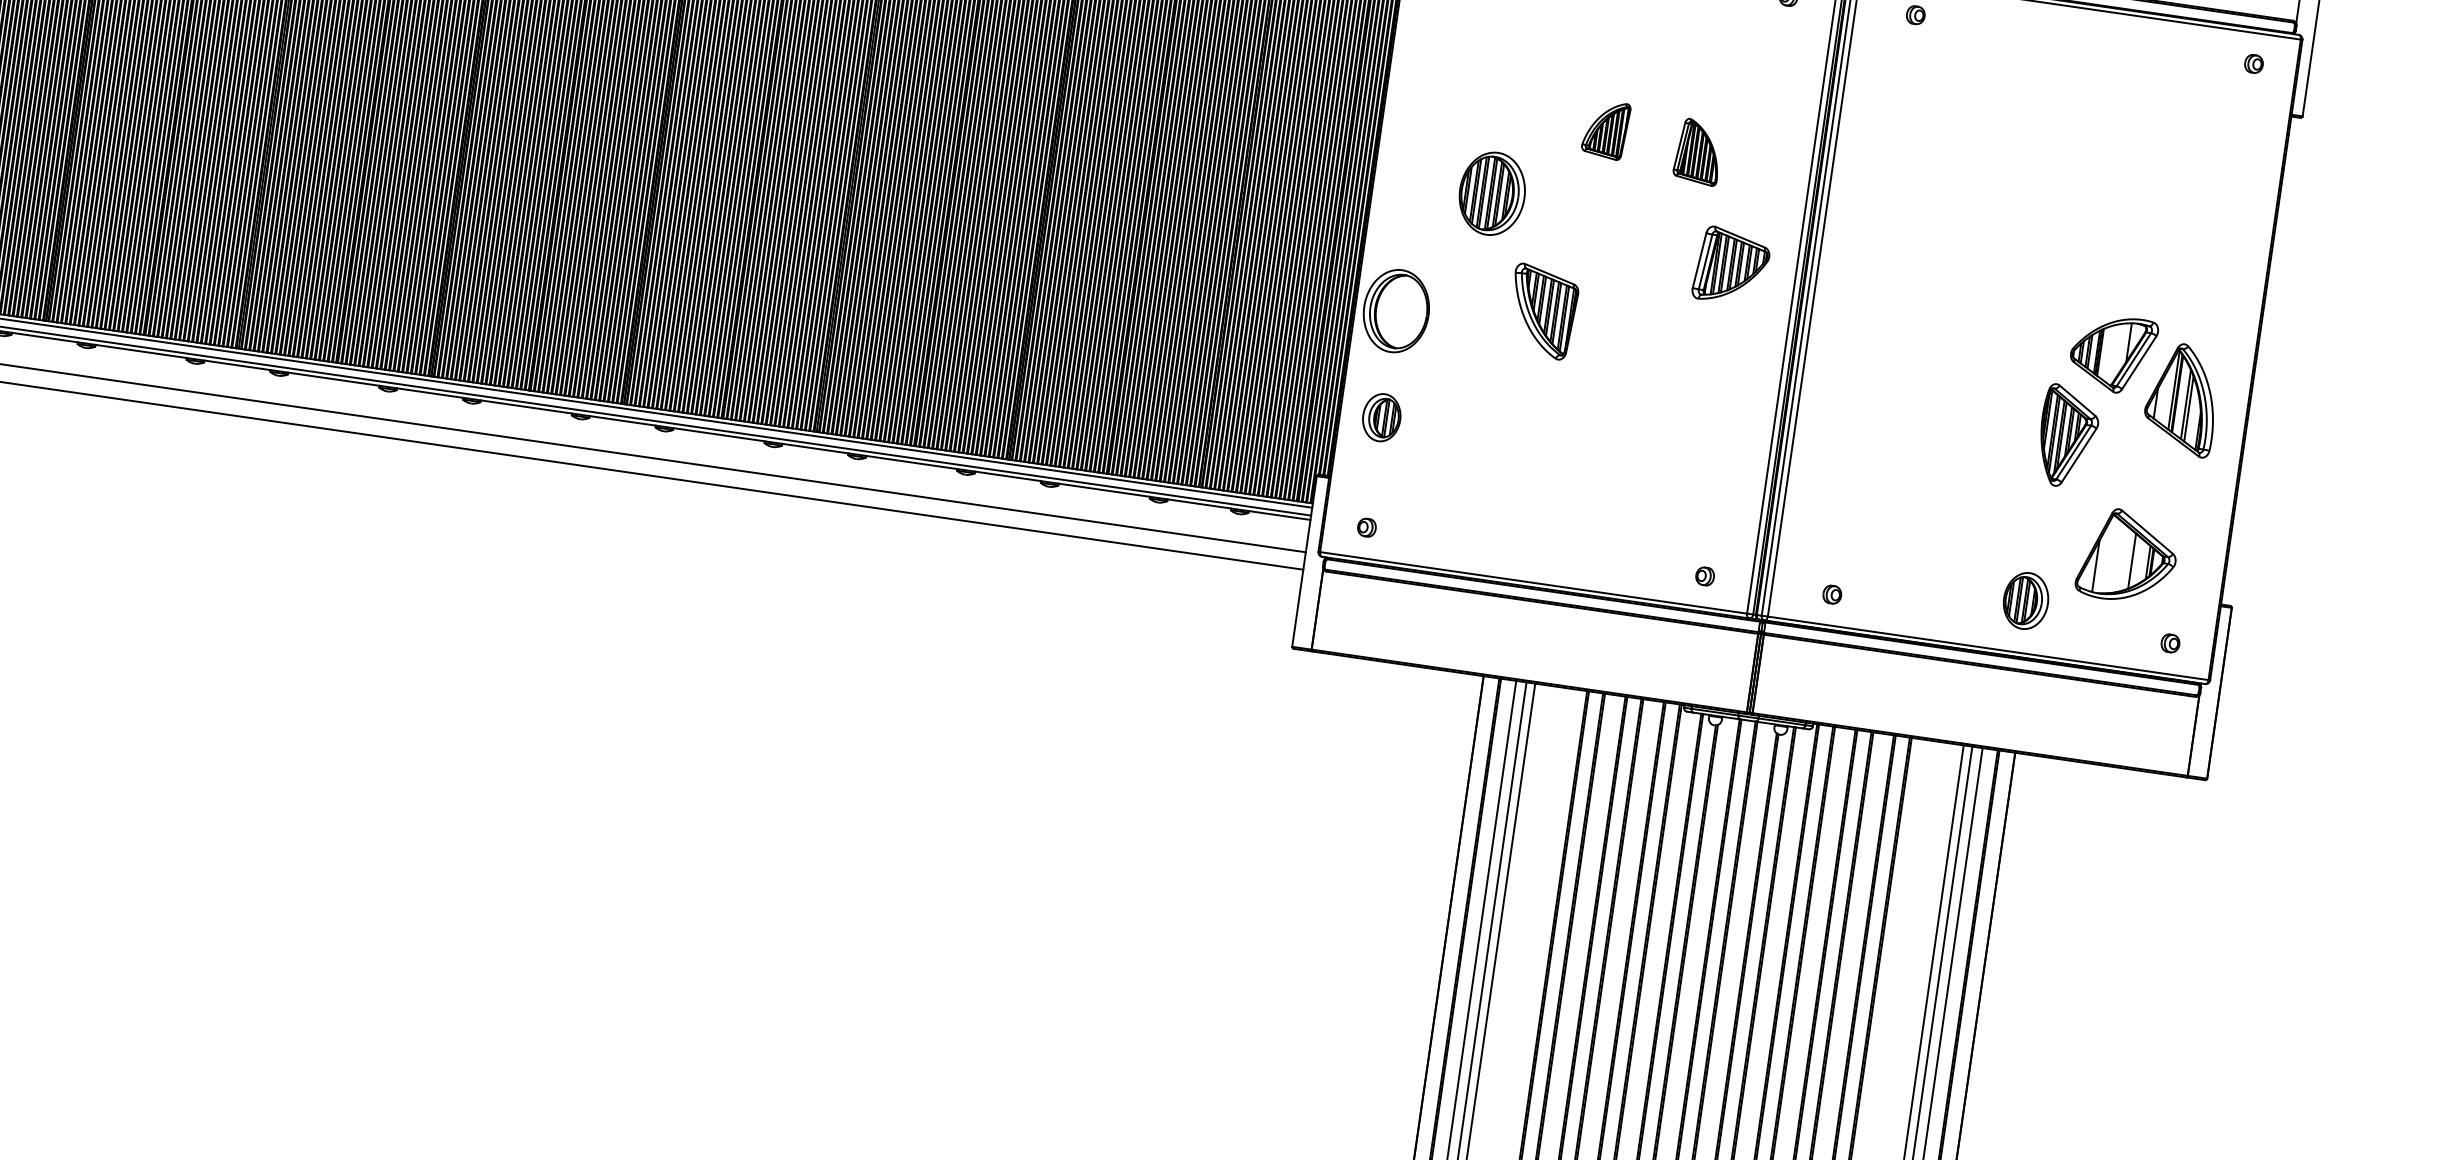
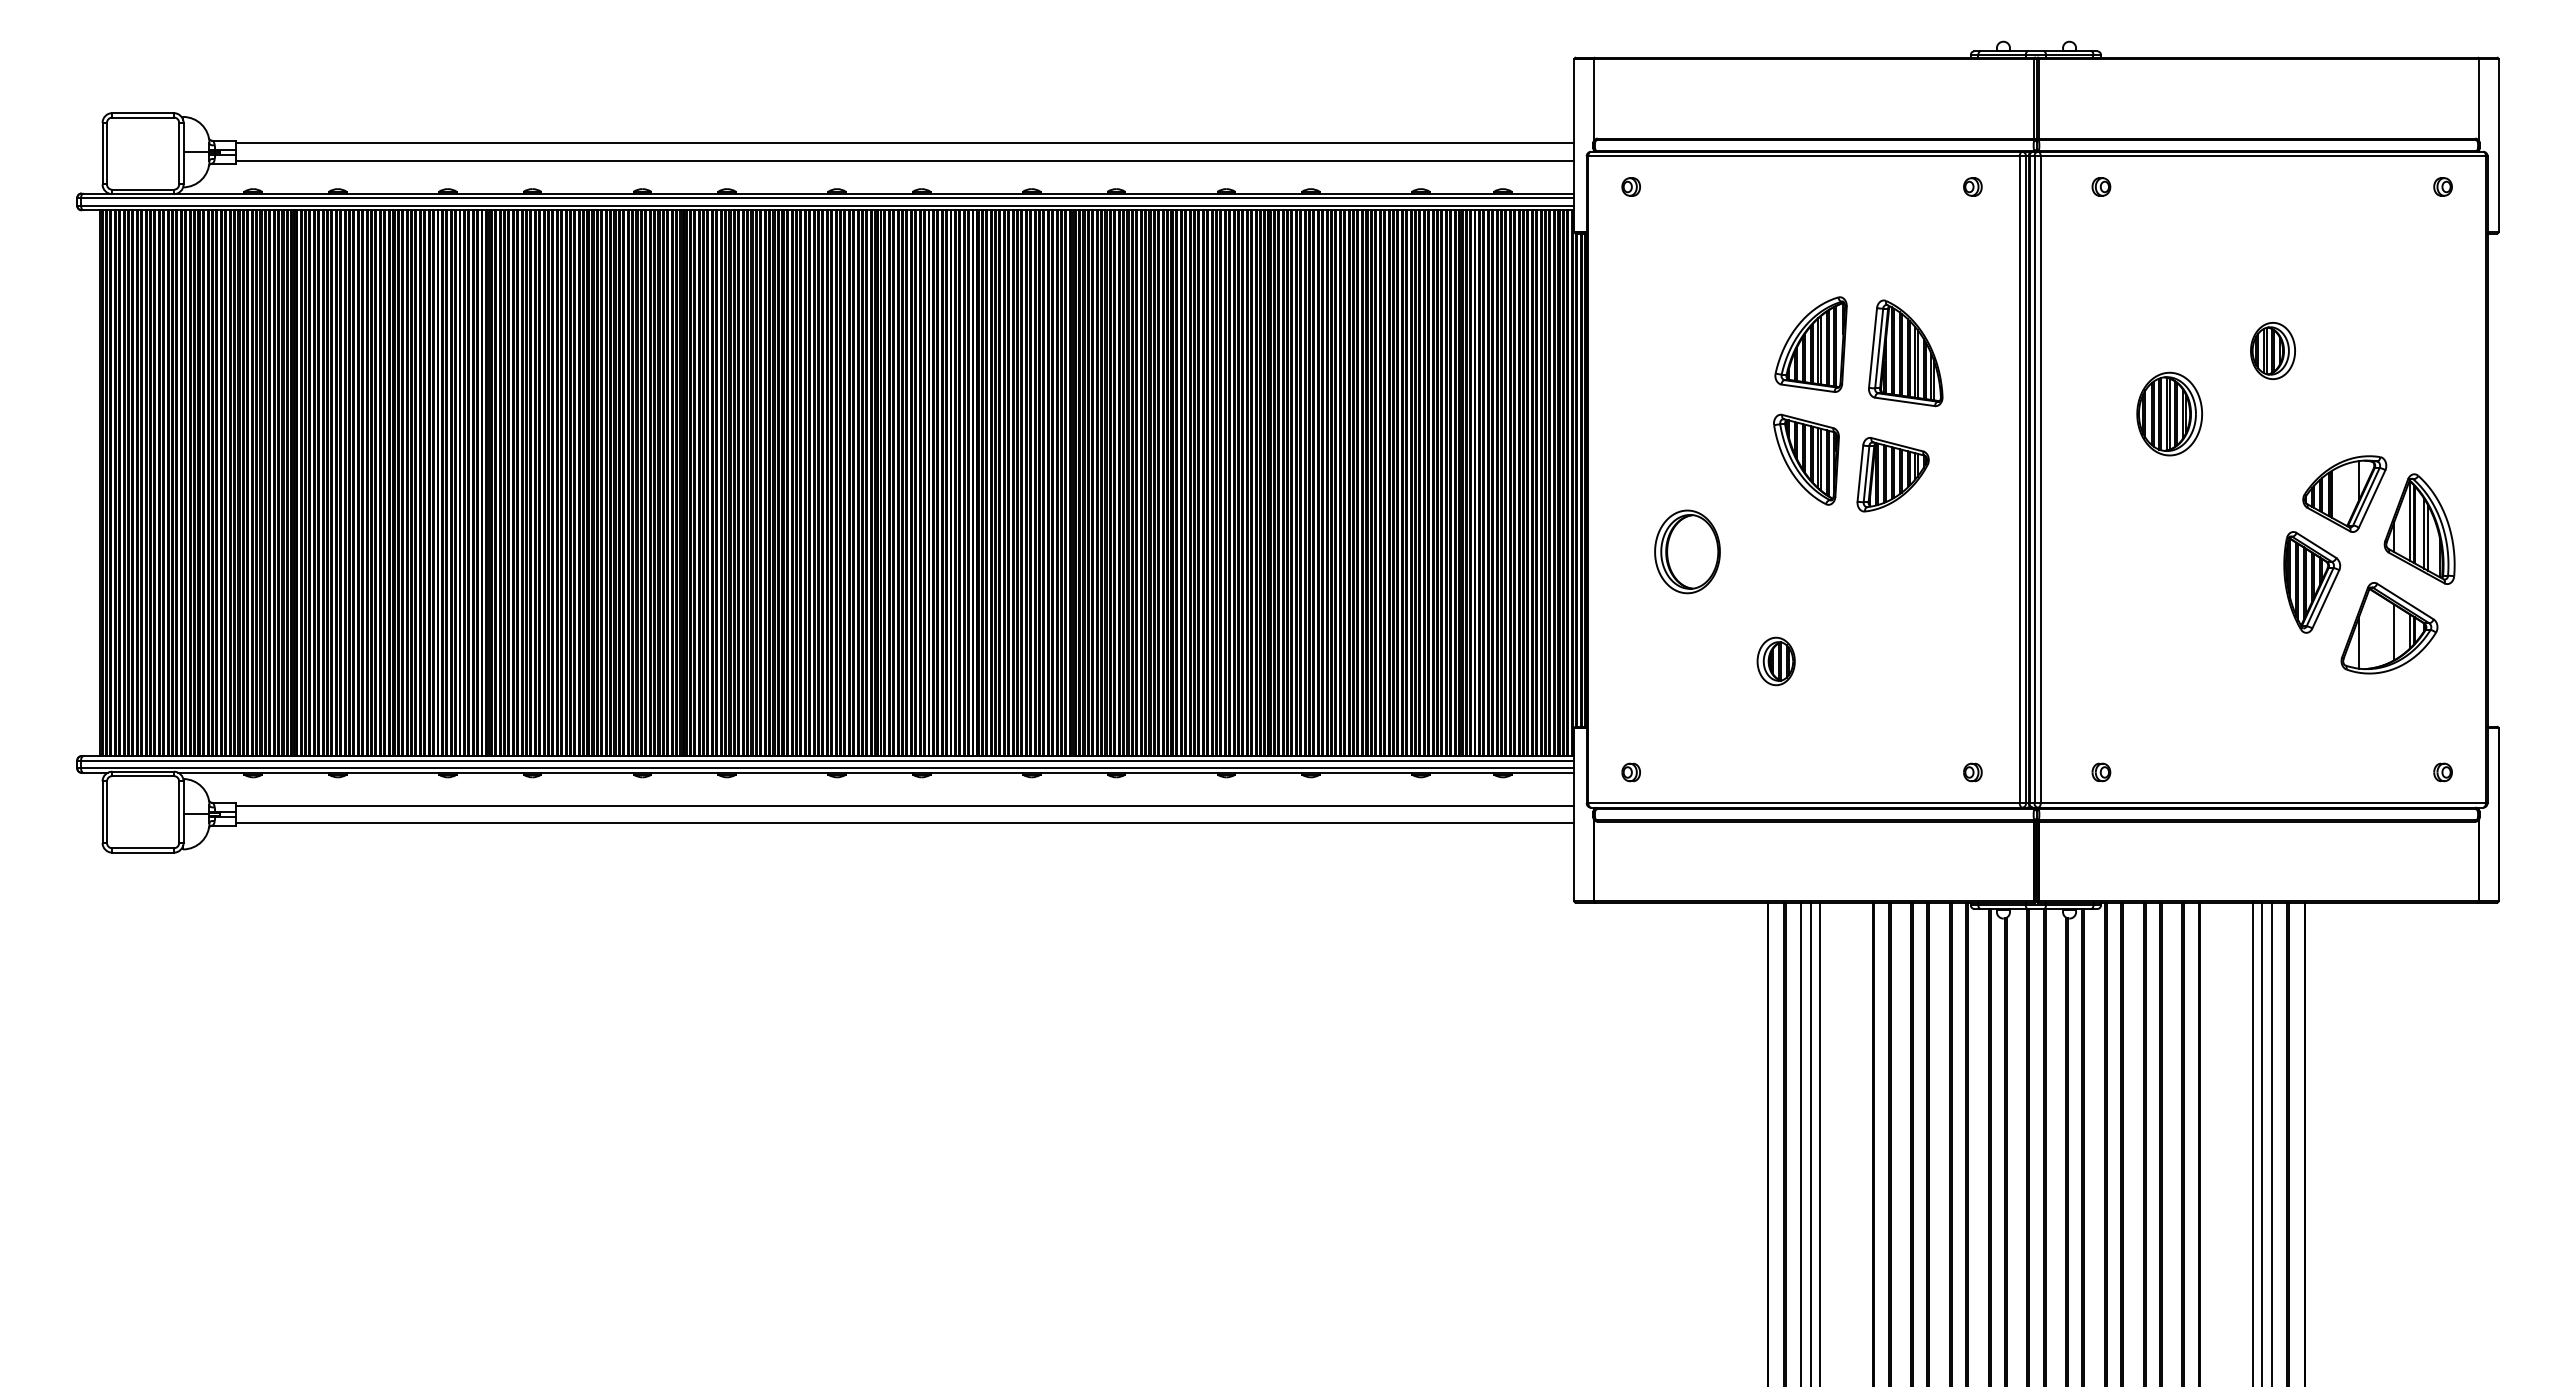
part: (1605, 129) -> (1810, 344), size x1.67
part: (1698, 152) -> (1905, 353), size x1.67
part: (1492, 193) -> (2169, 413), moved
part: (1731, 266) -> (1892, 474), moved
part: (1396, 310) -> (1687, 551), moved
part: (1542, 311) -> (1806, 459), moved
part: (1381, 417) -> (1775, 661), moved
part: (2127, 556) -> (2389, 628), moved
part: (2025, 600) -> (2272, 350), moved

